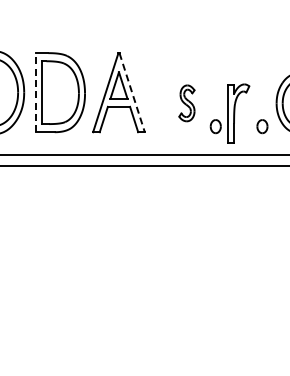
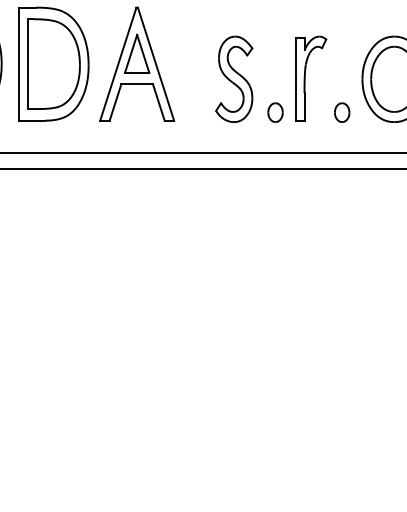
line: (36, 92) -> (19, 63), dashed -> solid
line: (132, 92) -> (156, 63), dashed -> solid
part: (186, 103) -> (233, 79), size x1.67
part: (238, 113) -> (310, 78), moved

